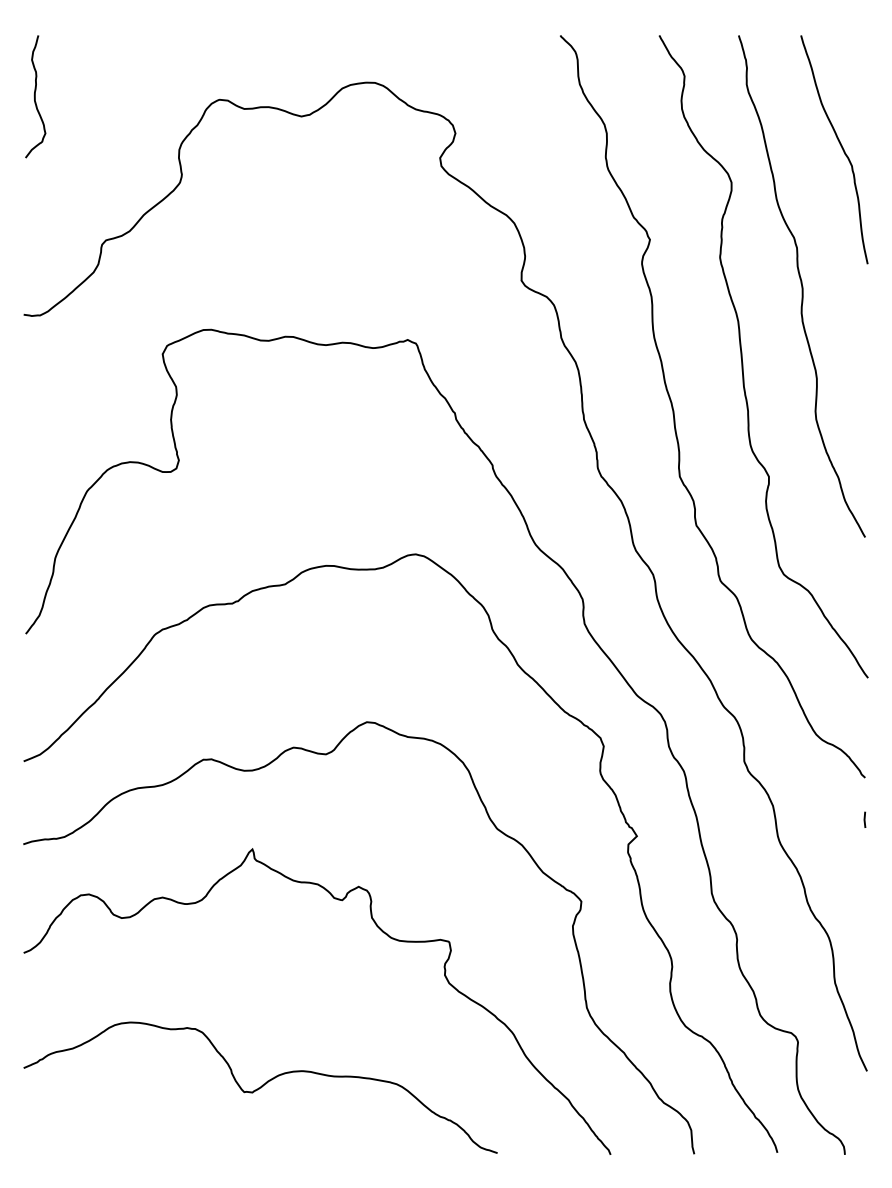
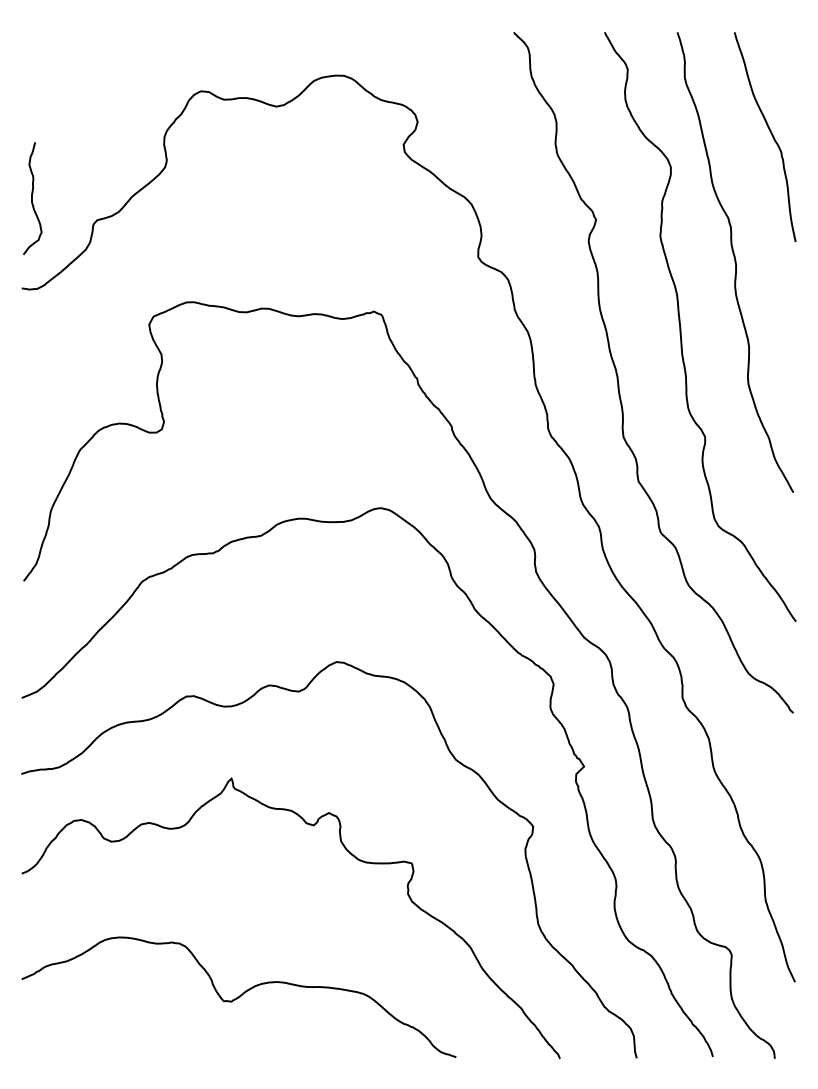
curve: (35, 96) -> (32, 198), moved
line: (864, 819) -> (792, 751), removed

